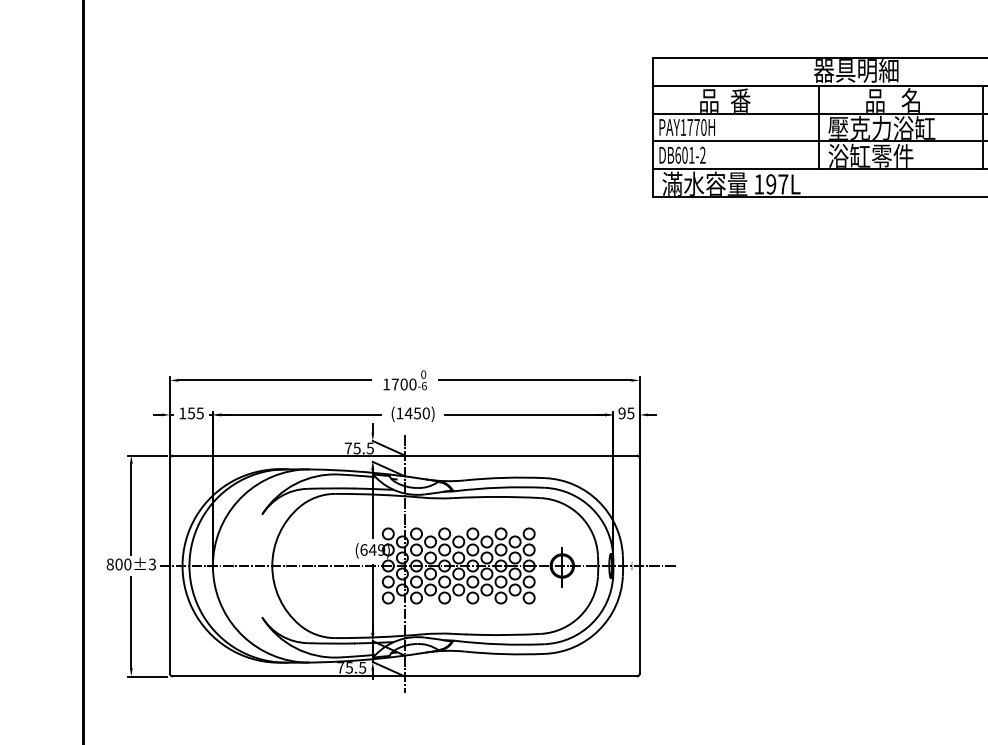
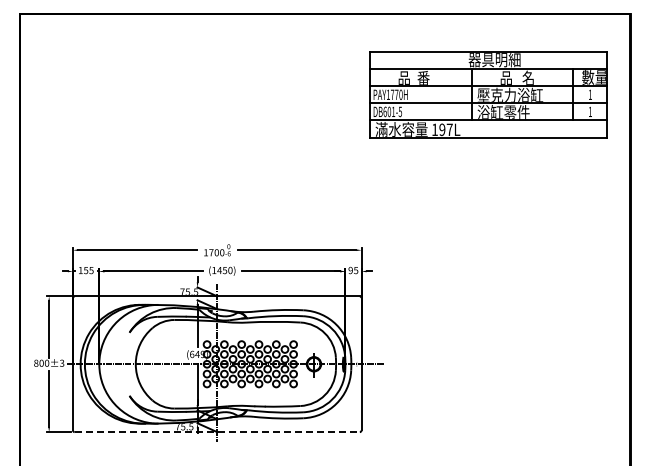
text: (703, 154) -> (400, 111), DB601-2 -> DB601-5
line: (405, 677) -> (217, 432), solid -> dashed

